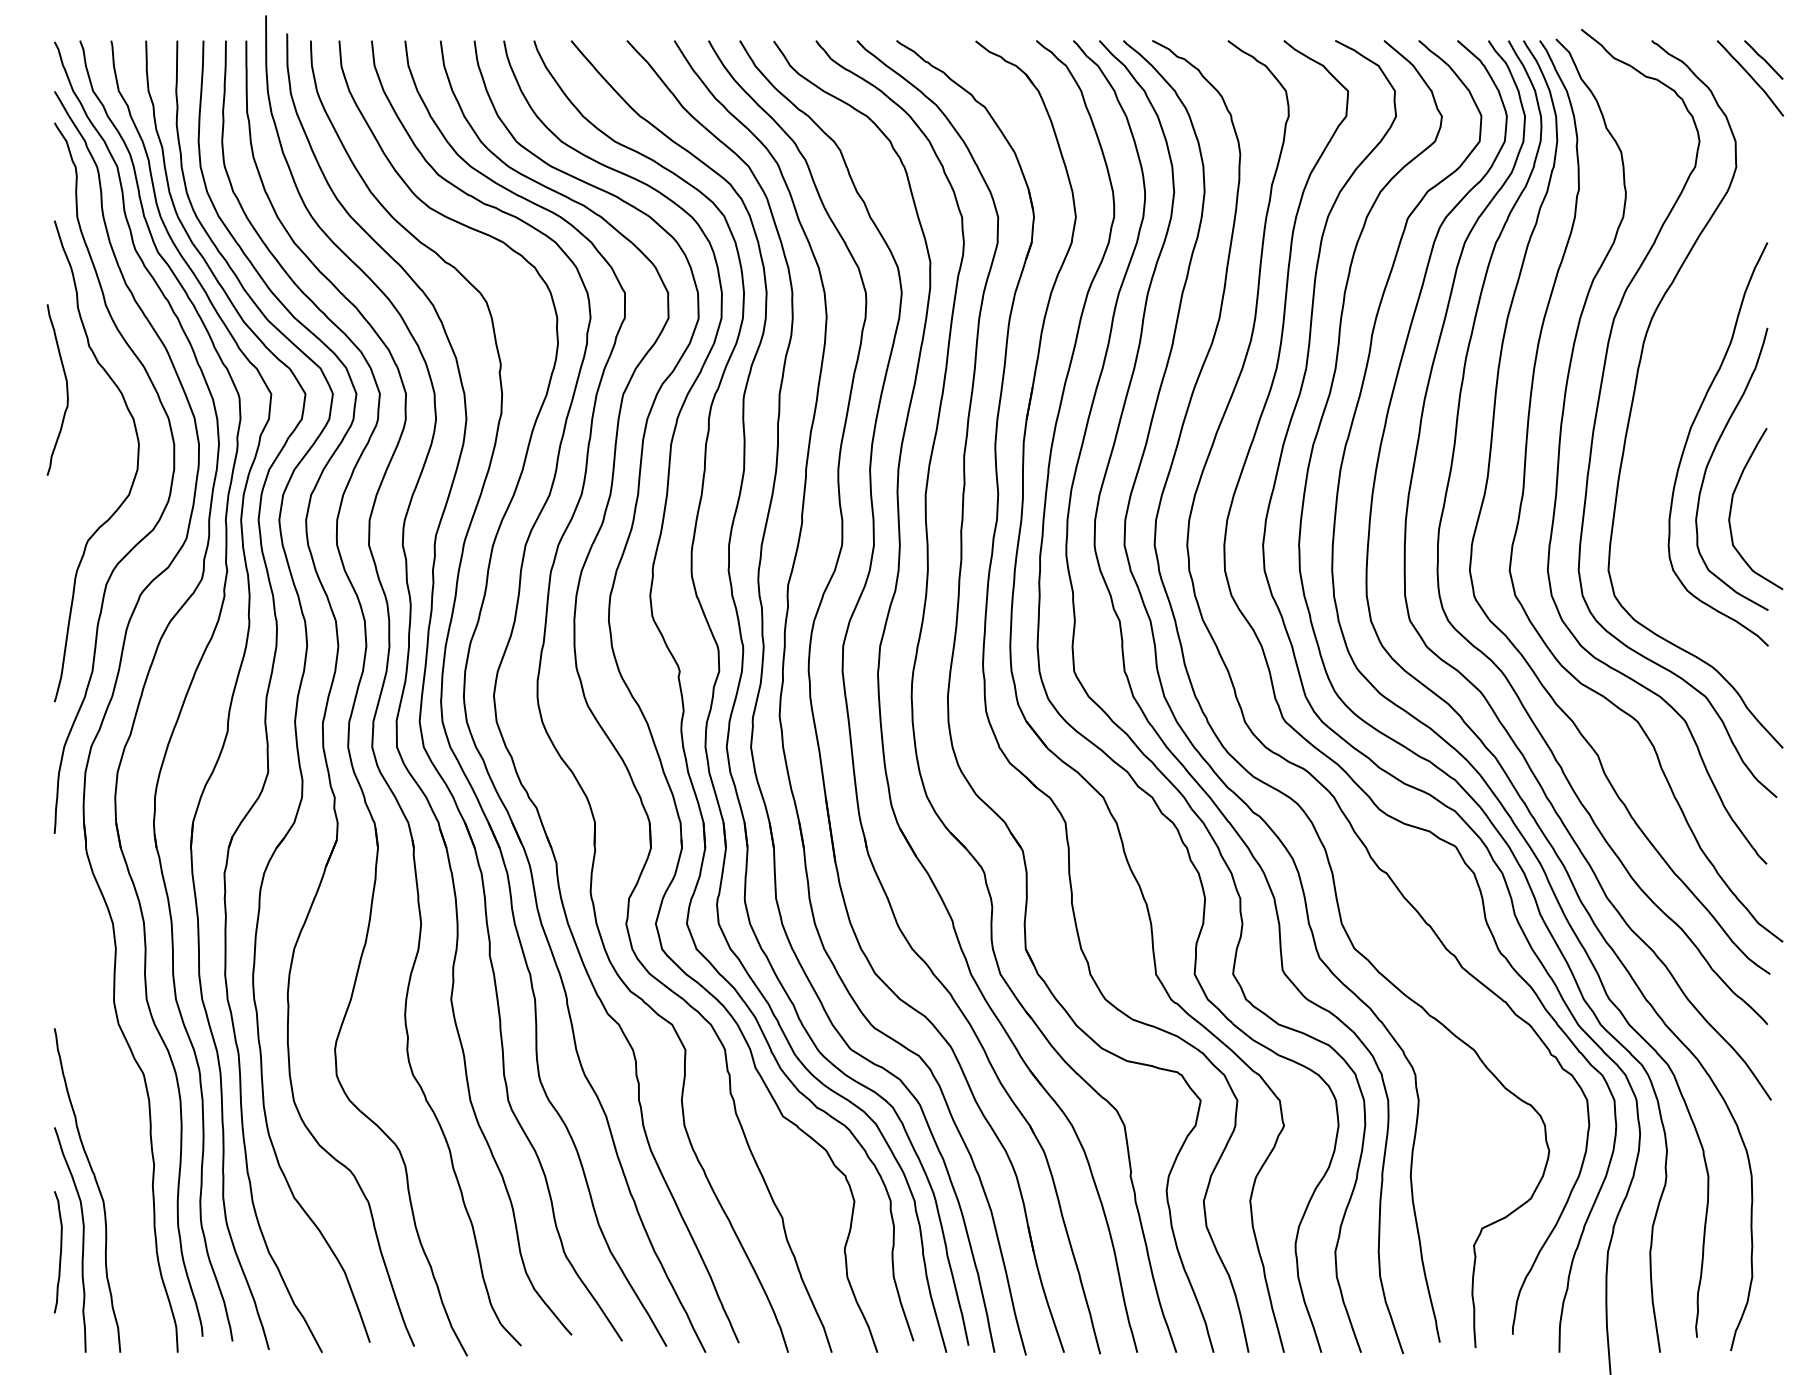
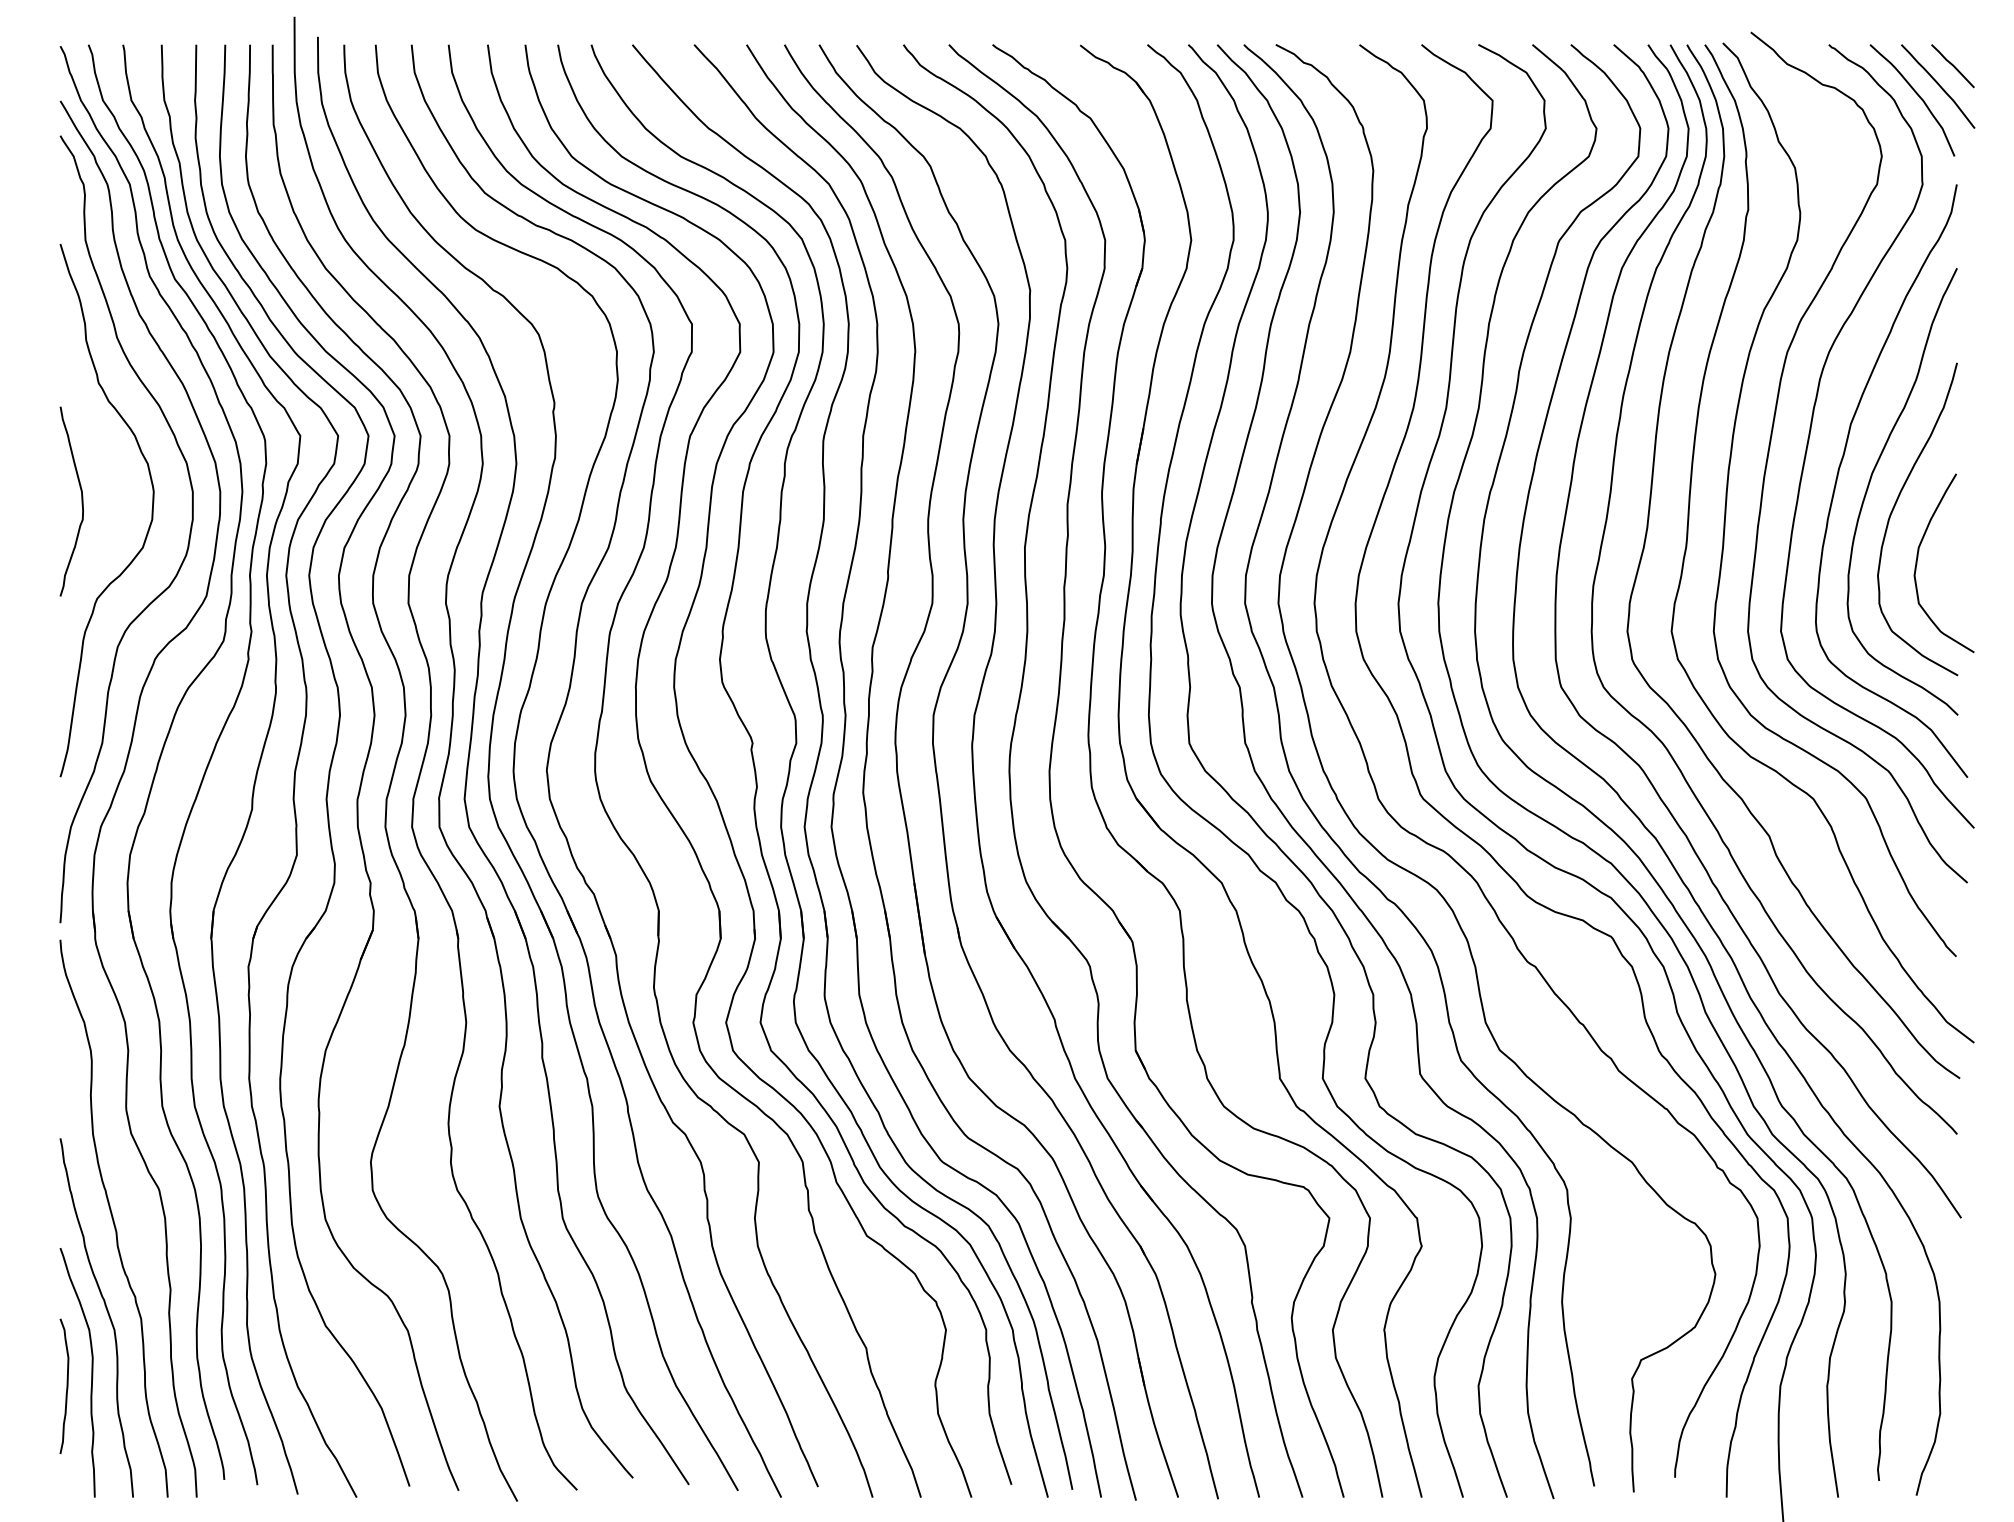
curve: (1731, 86) -> (1917, 95), added
curve: (66, 389) -> (81, 501), moved
curve: (1664, 415) -> (1843, 459), added
curve: (102, 1100) -> (113, 1218), added

